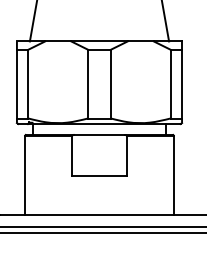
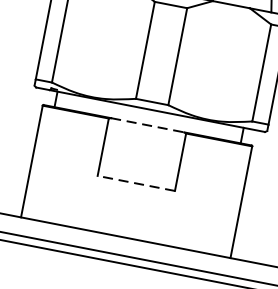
line: (99, 135) -> (147, 125), solid -> dashed
line: (99, 176) -> (136, 183), solid -> dashed

